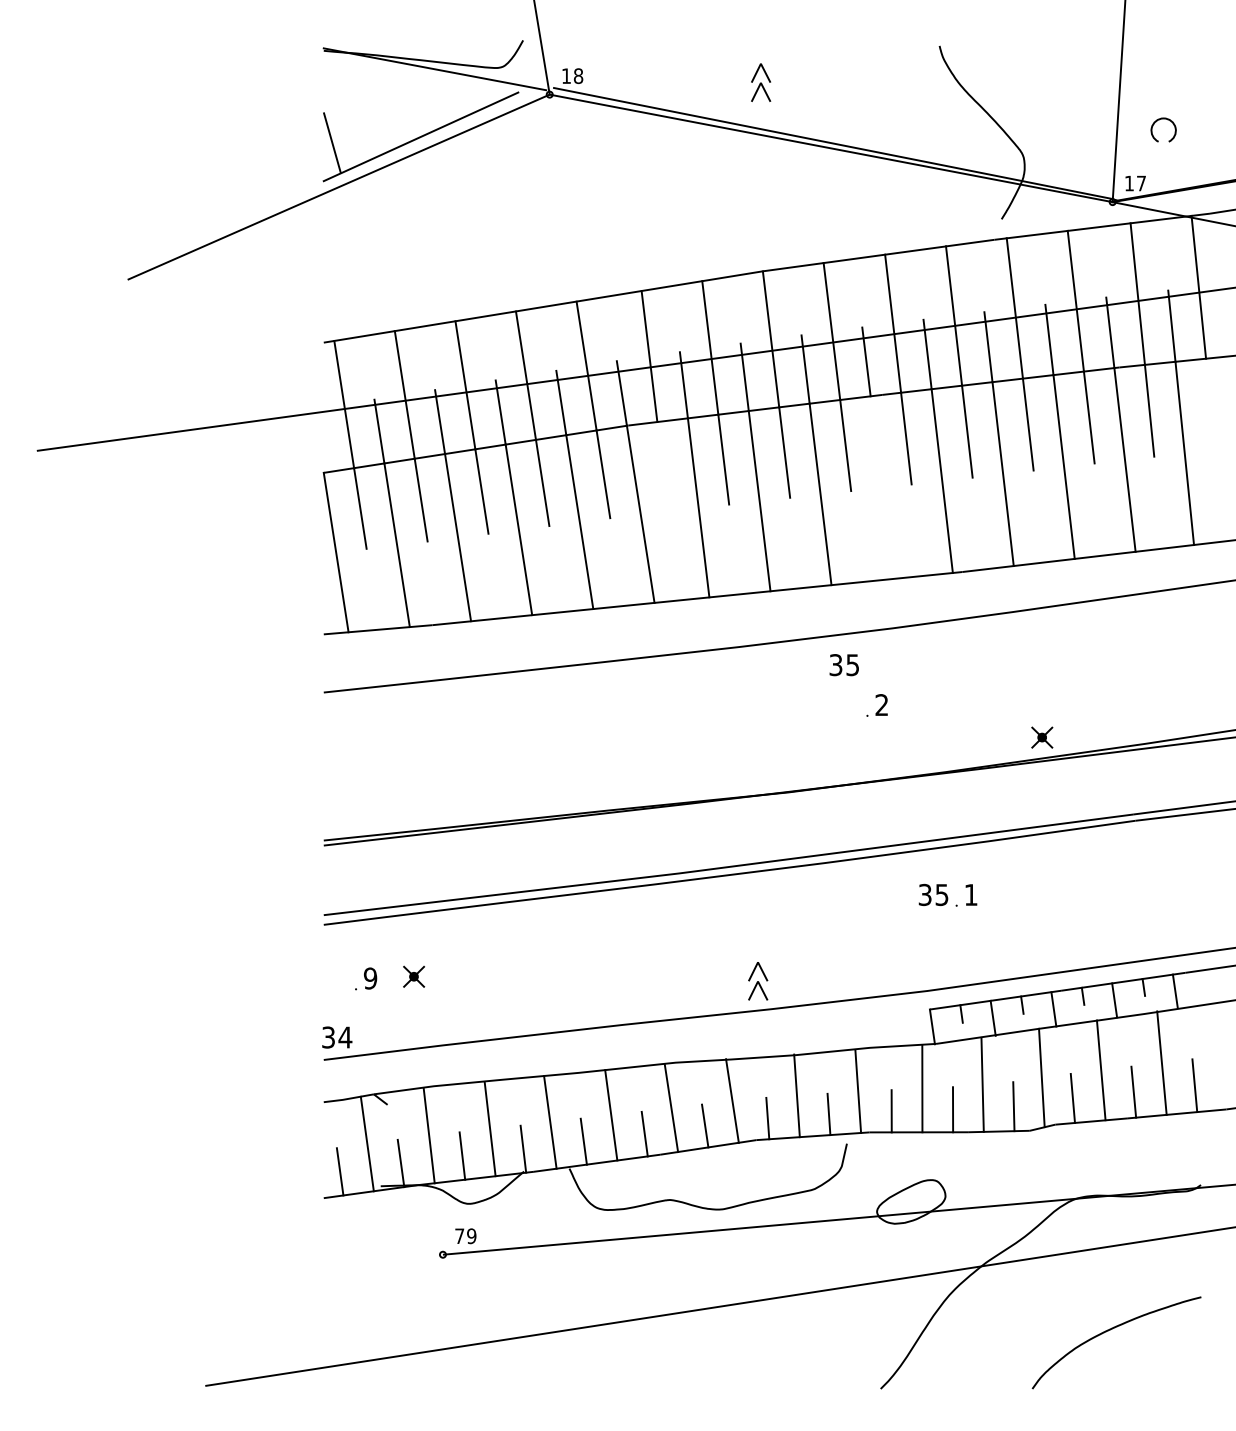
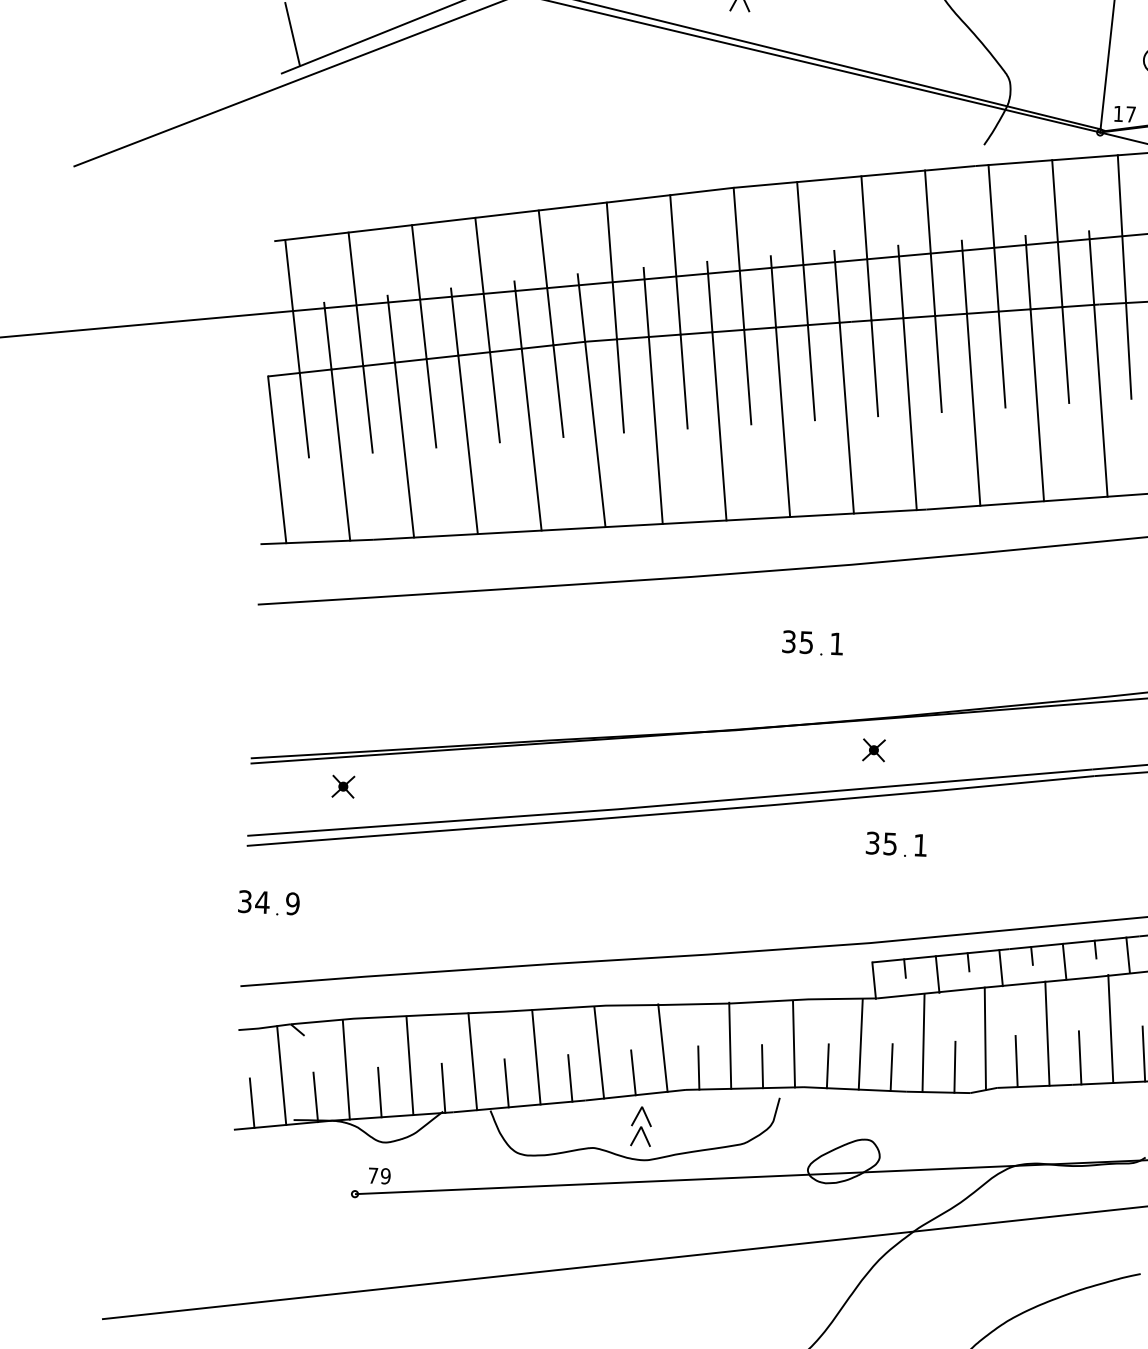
line: (662, 466) -> (620, 385), added
line: (881, 487) -> (846, 417), added
text: (843, 665) -> (796, 642), moved
text: (881, 704) -> (836, 643), 2 -> 1
part: (1042, 737) -> (874, 750), moved
part: (414, 976) -> (343, 786), moved
part: (758, 981) -> (641, 1126), moved
text: (337, 1037) -> (254, 902), moved

